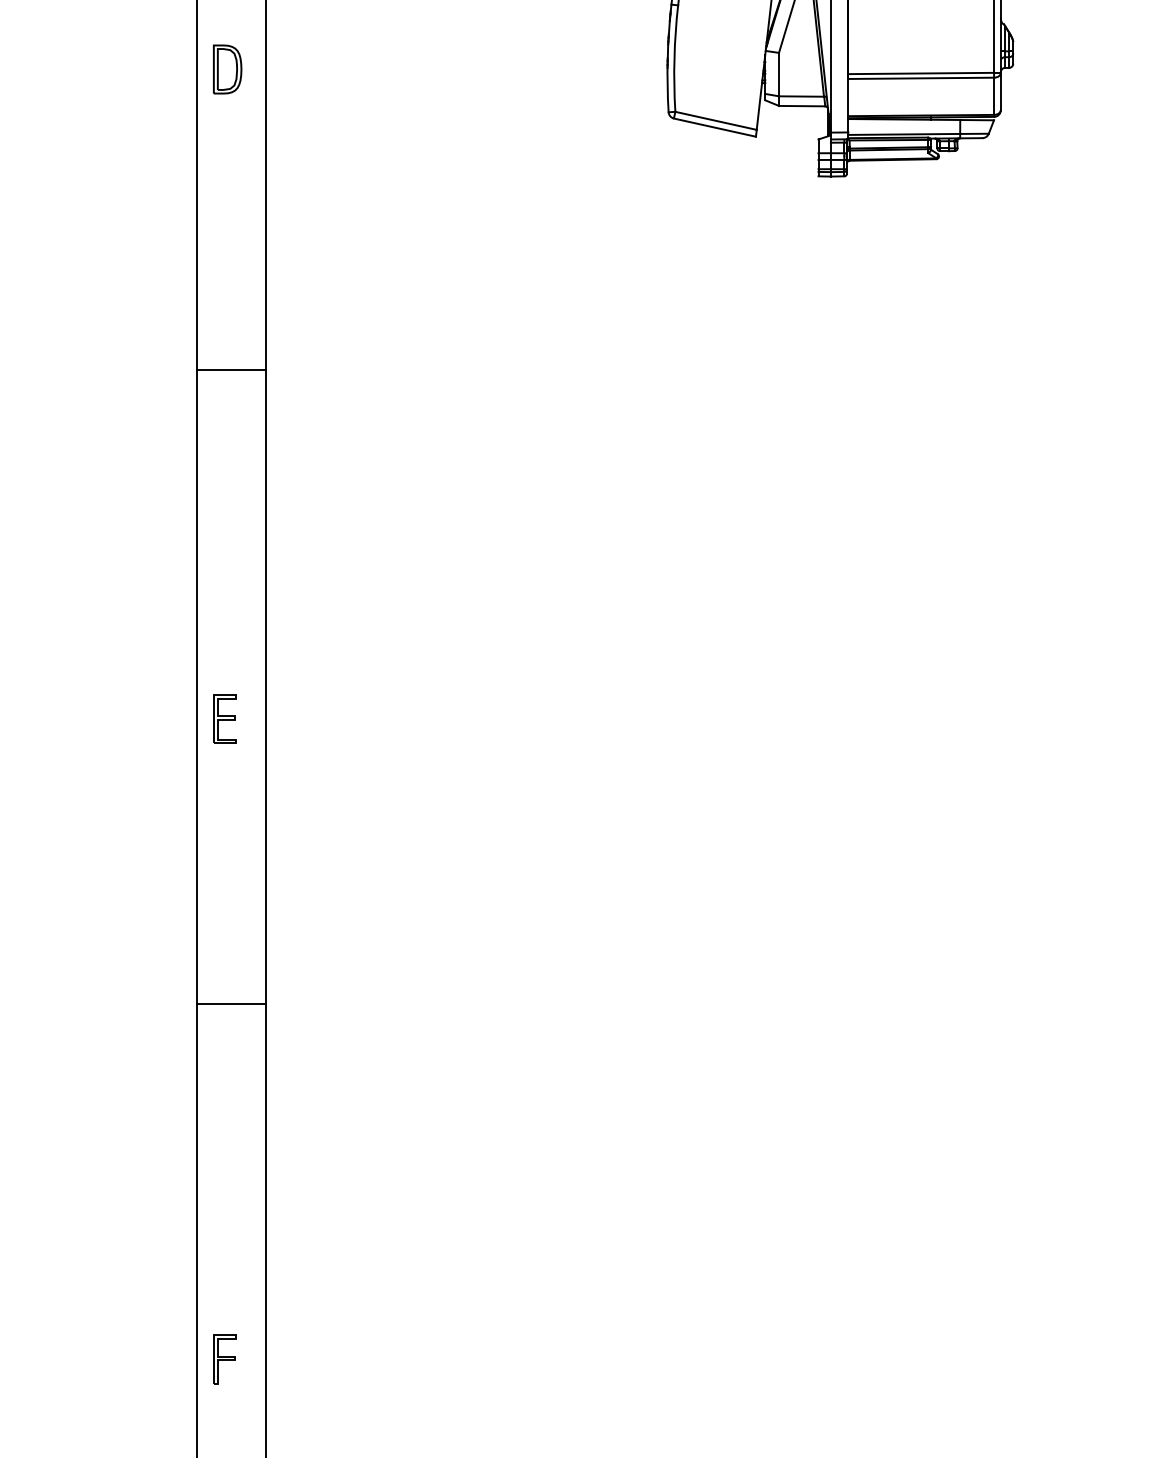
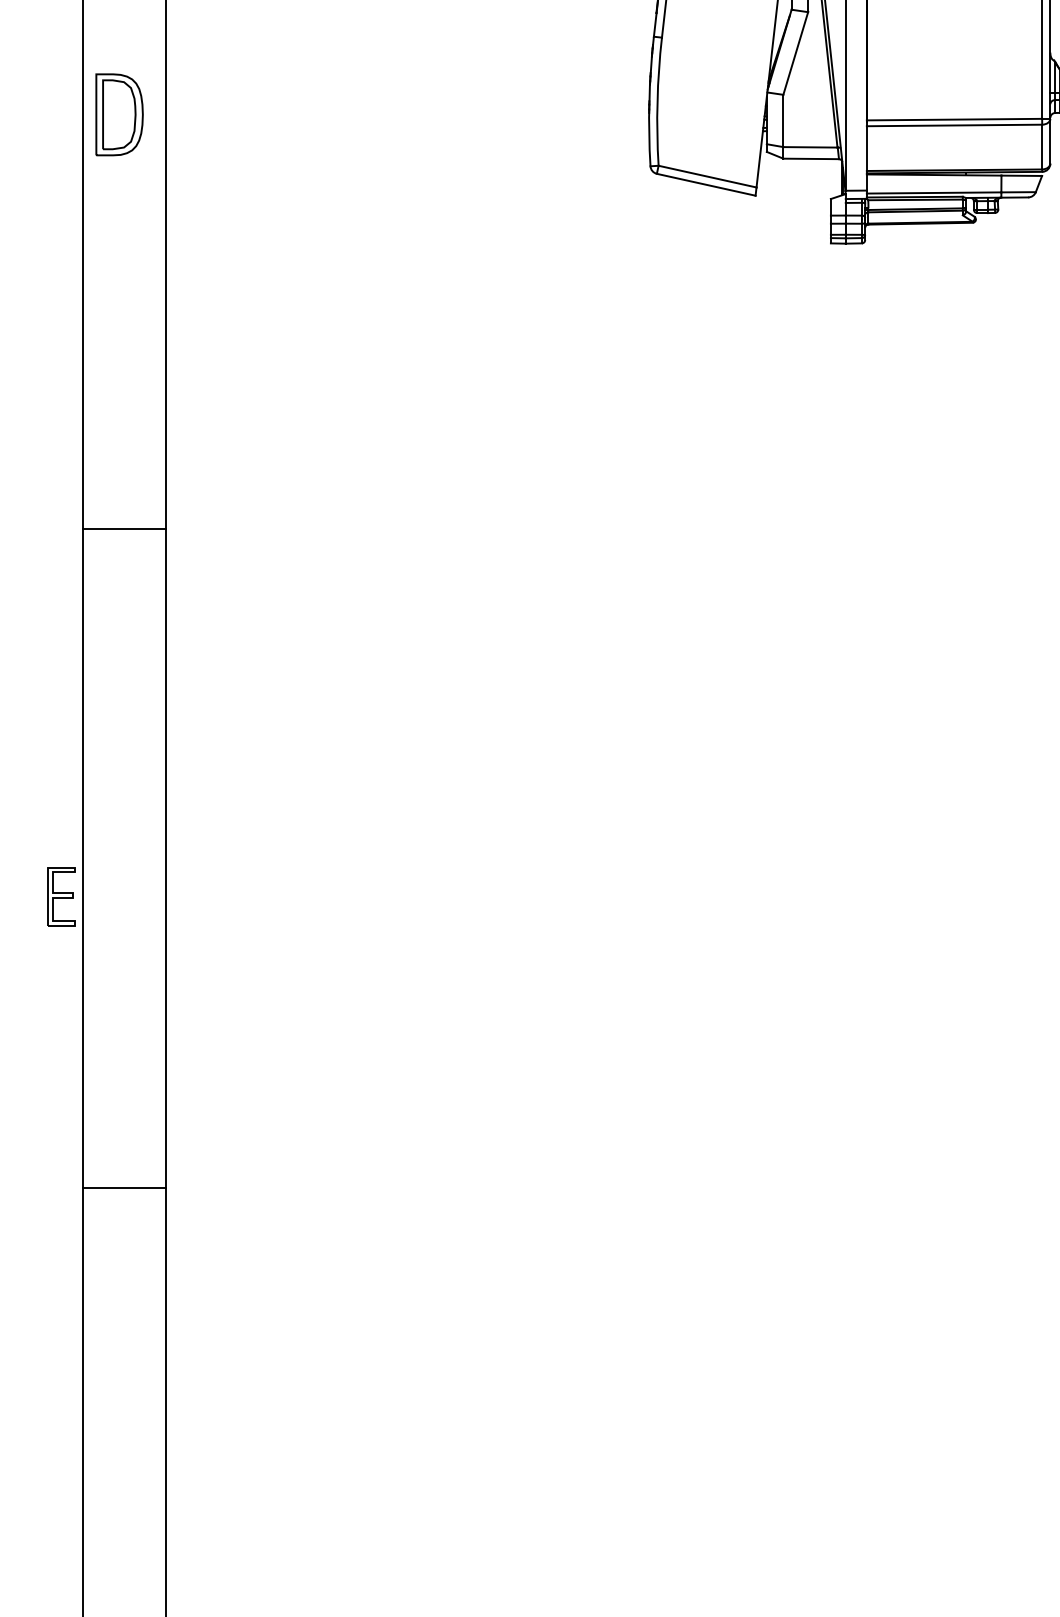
part: (227, 69) -> (119, 114), size x1.4
line: (231, 370) -> (124, 528), moved
part: (224, 718) -> (60, 895), moved
line: (231, 1004) -> (124, 1188), moved

